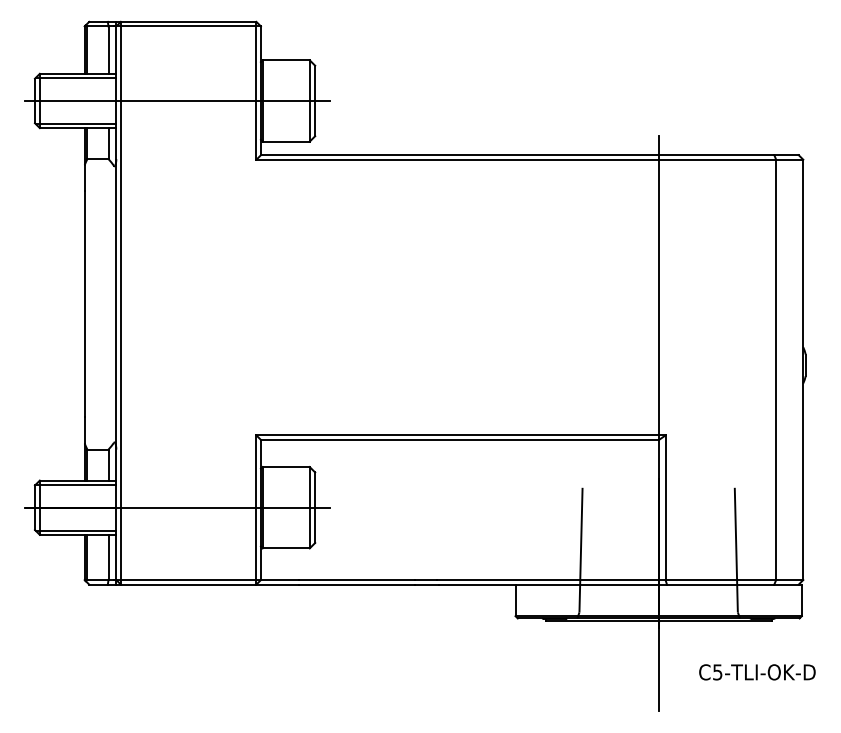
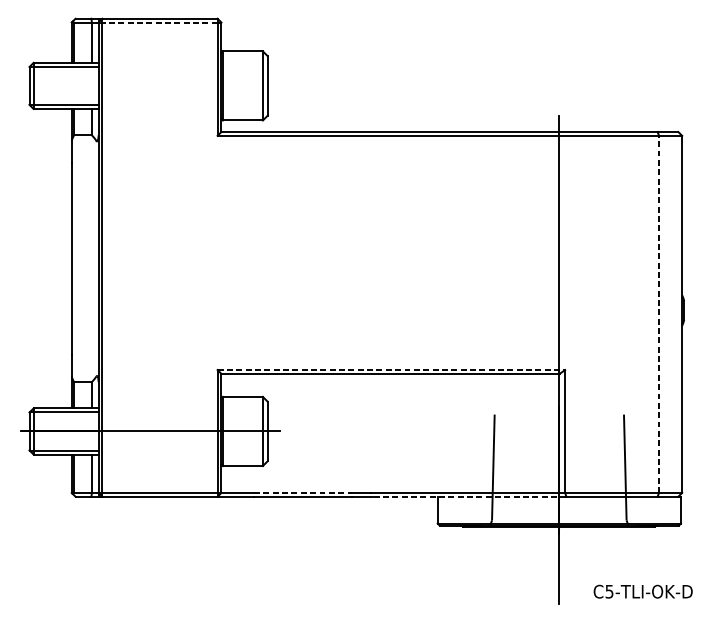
line: (188, 26) -> (159, 22), solid -> dashed
line: (177, 100) -> (150, 85), removed
line: (776, 369) -> (659, 314), solid -> dashed
line: (460, 435) -> (390, 370), solid -> dashed
line: (357, 580) -> (303, 493), solid -> dashed
line: (553, 584) -> (469, 496), solid -> dashed
text: (757, 672) -> (643, 591), moved

